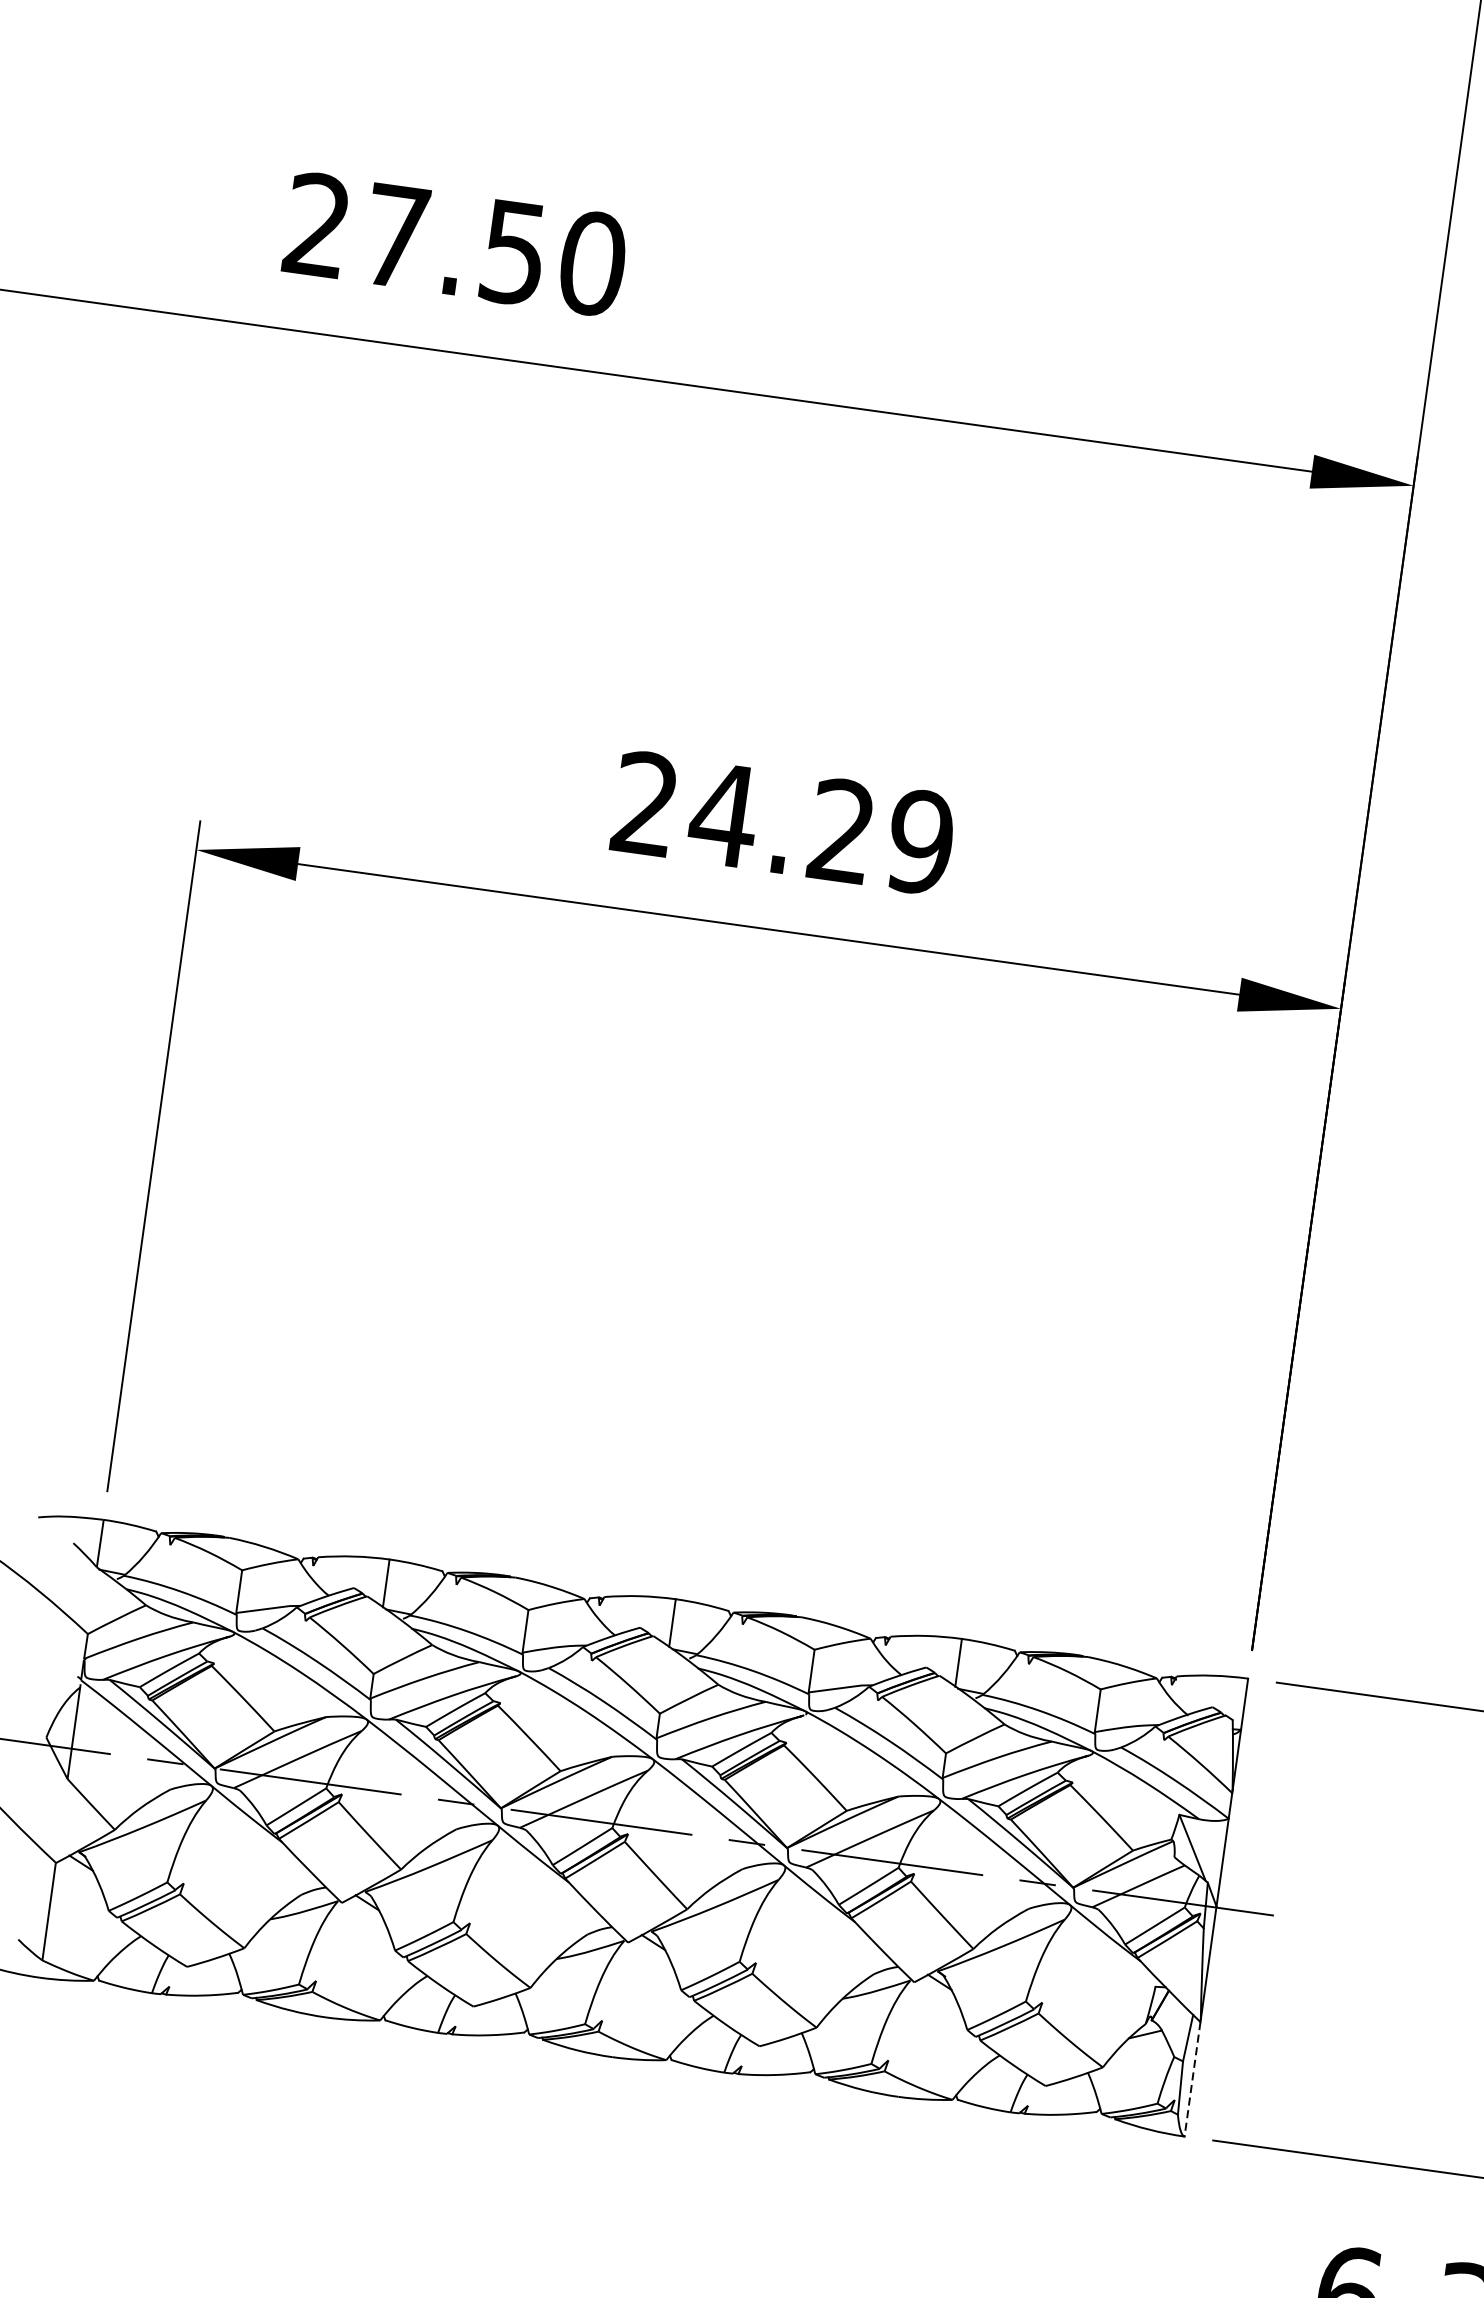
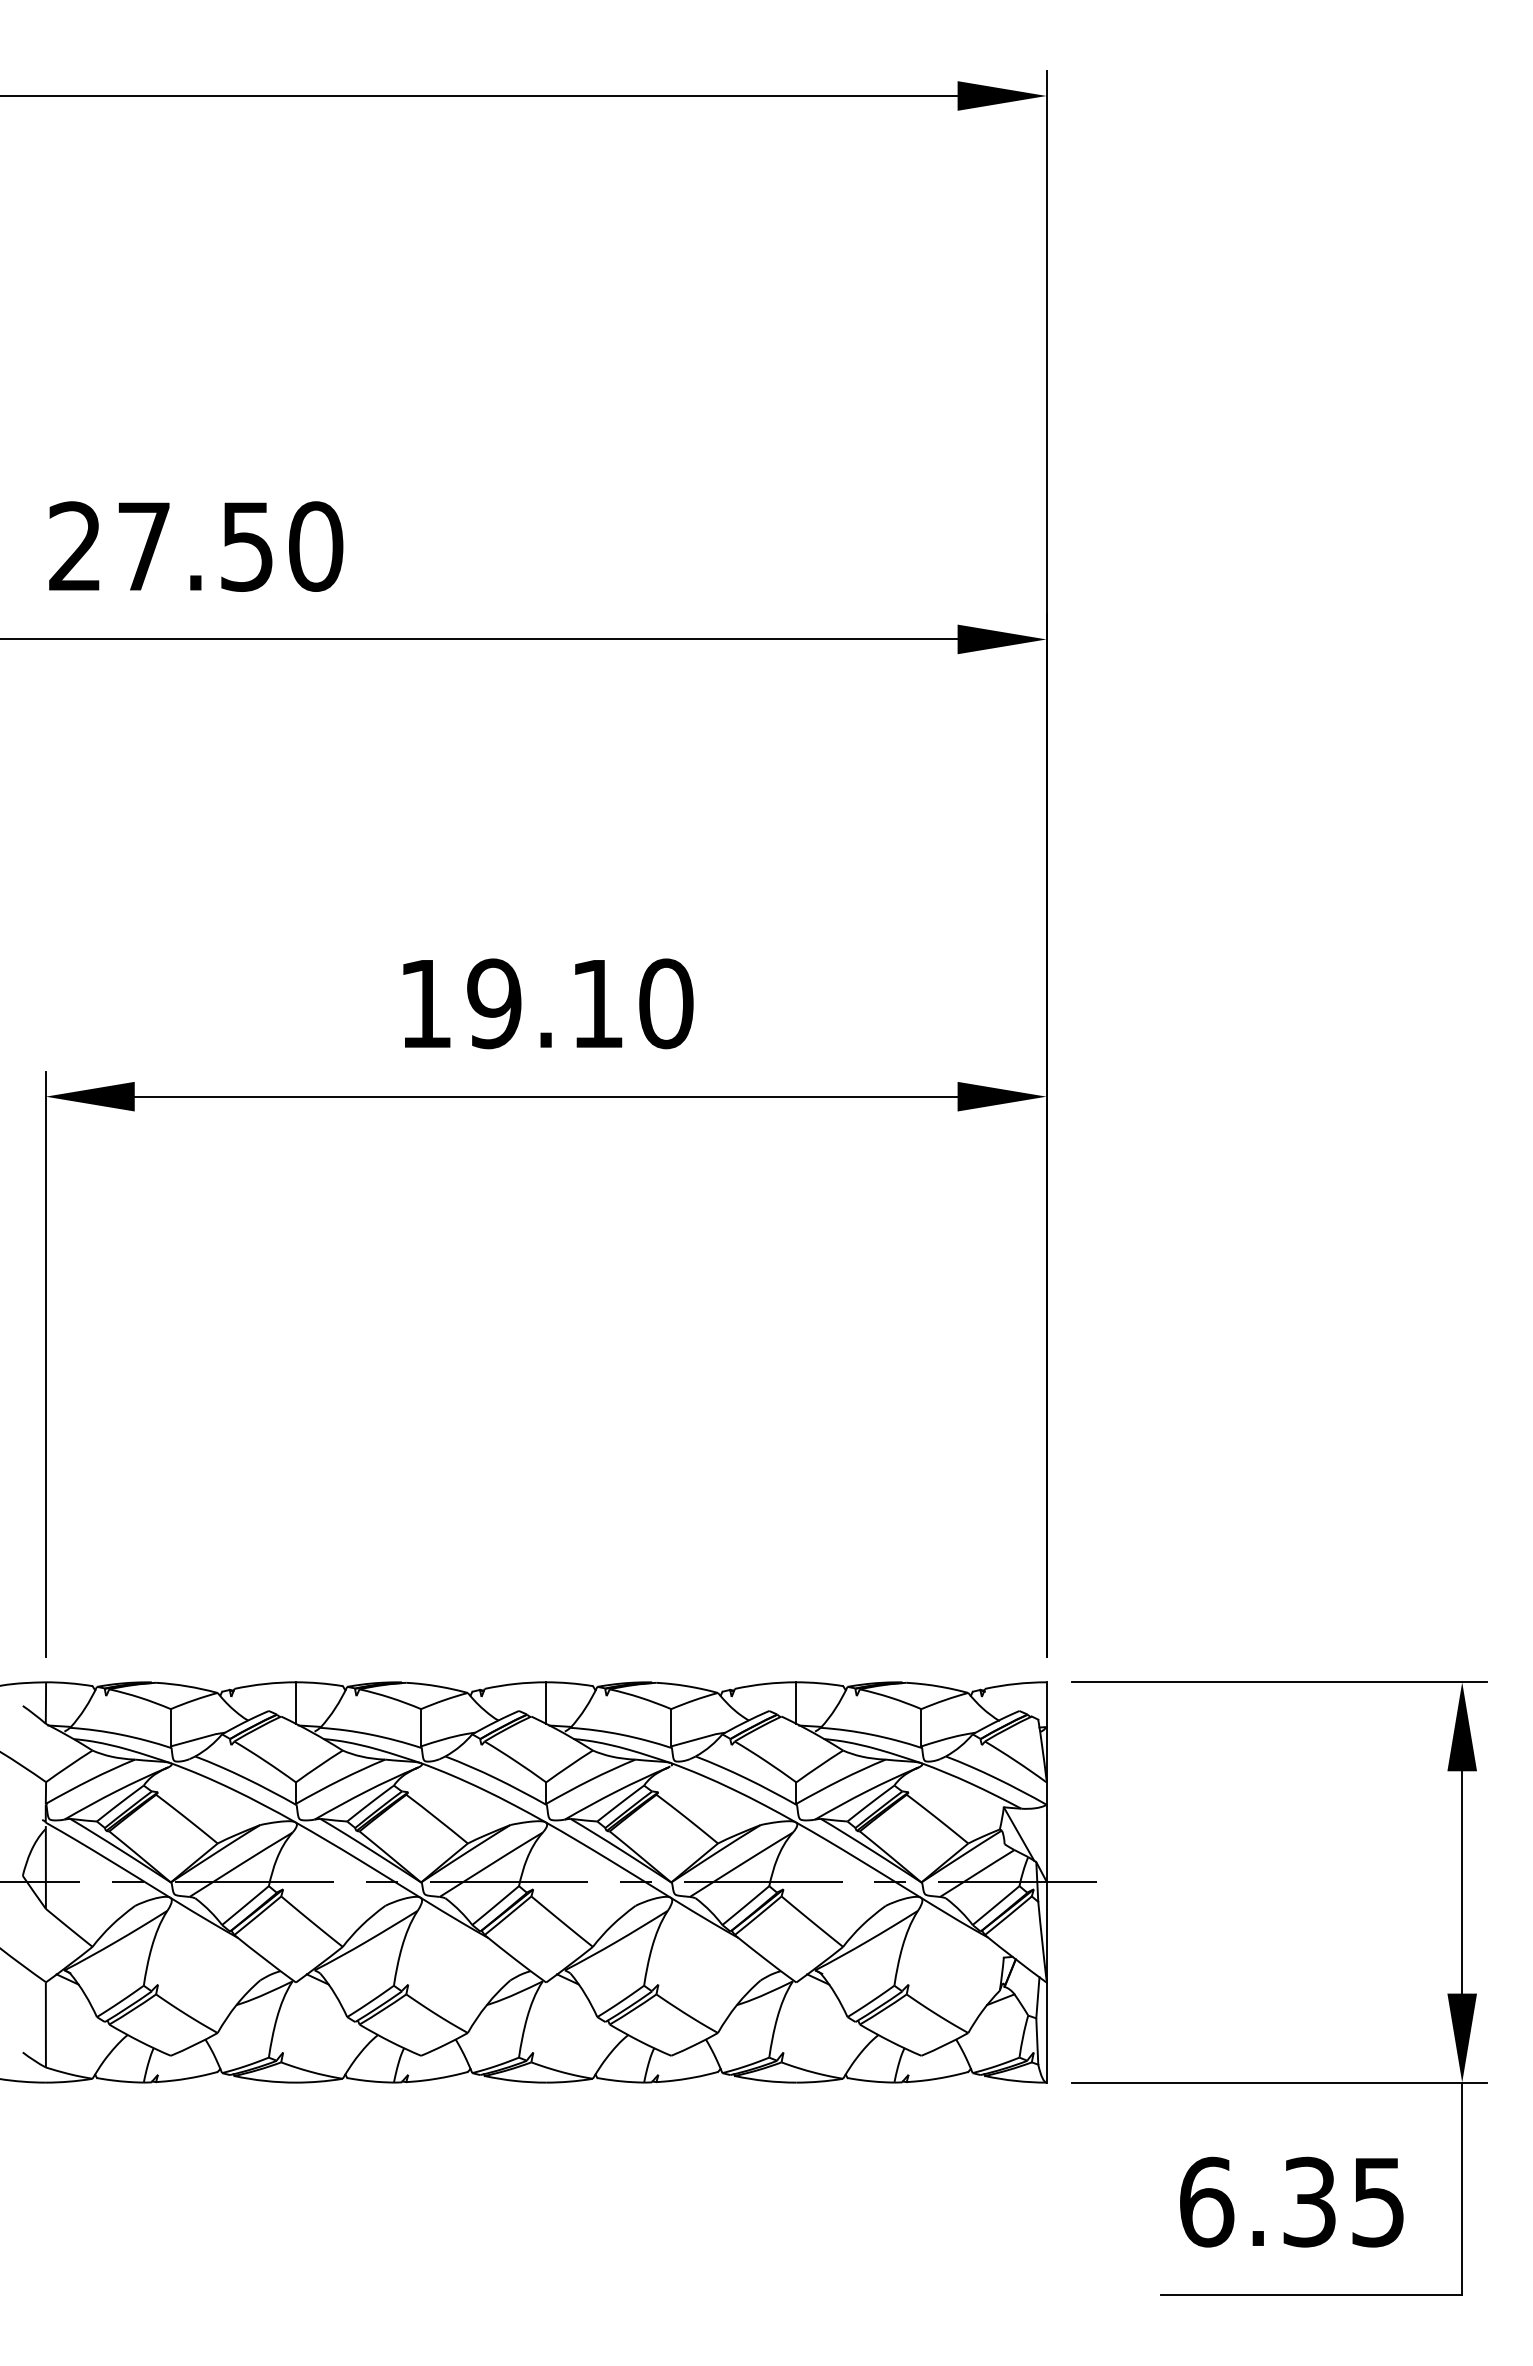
text: (783, 822) -> (546, 1003), 24.29 -> 19.10
line: (1192, 2080) -> (1046, 2033), dashed -> solid

